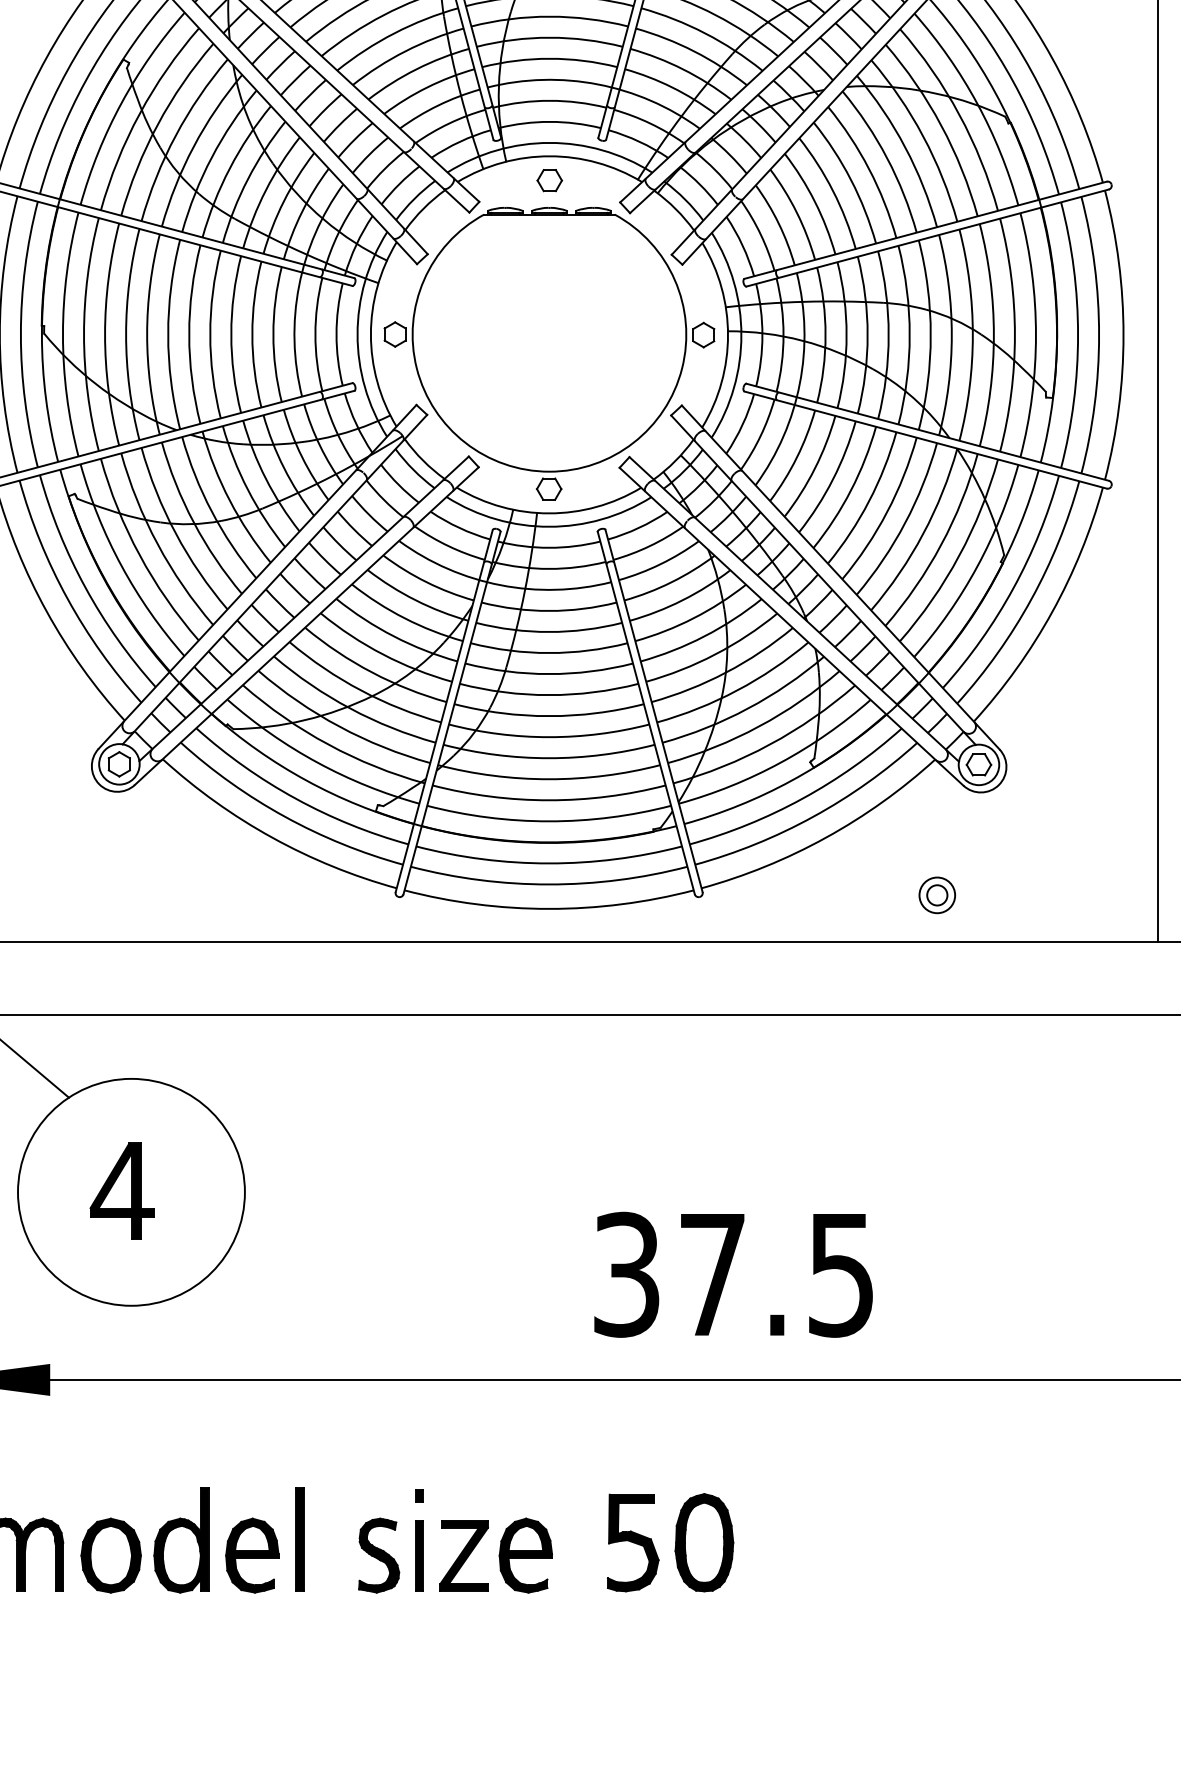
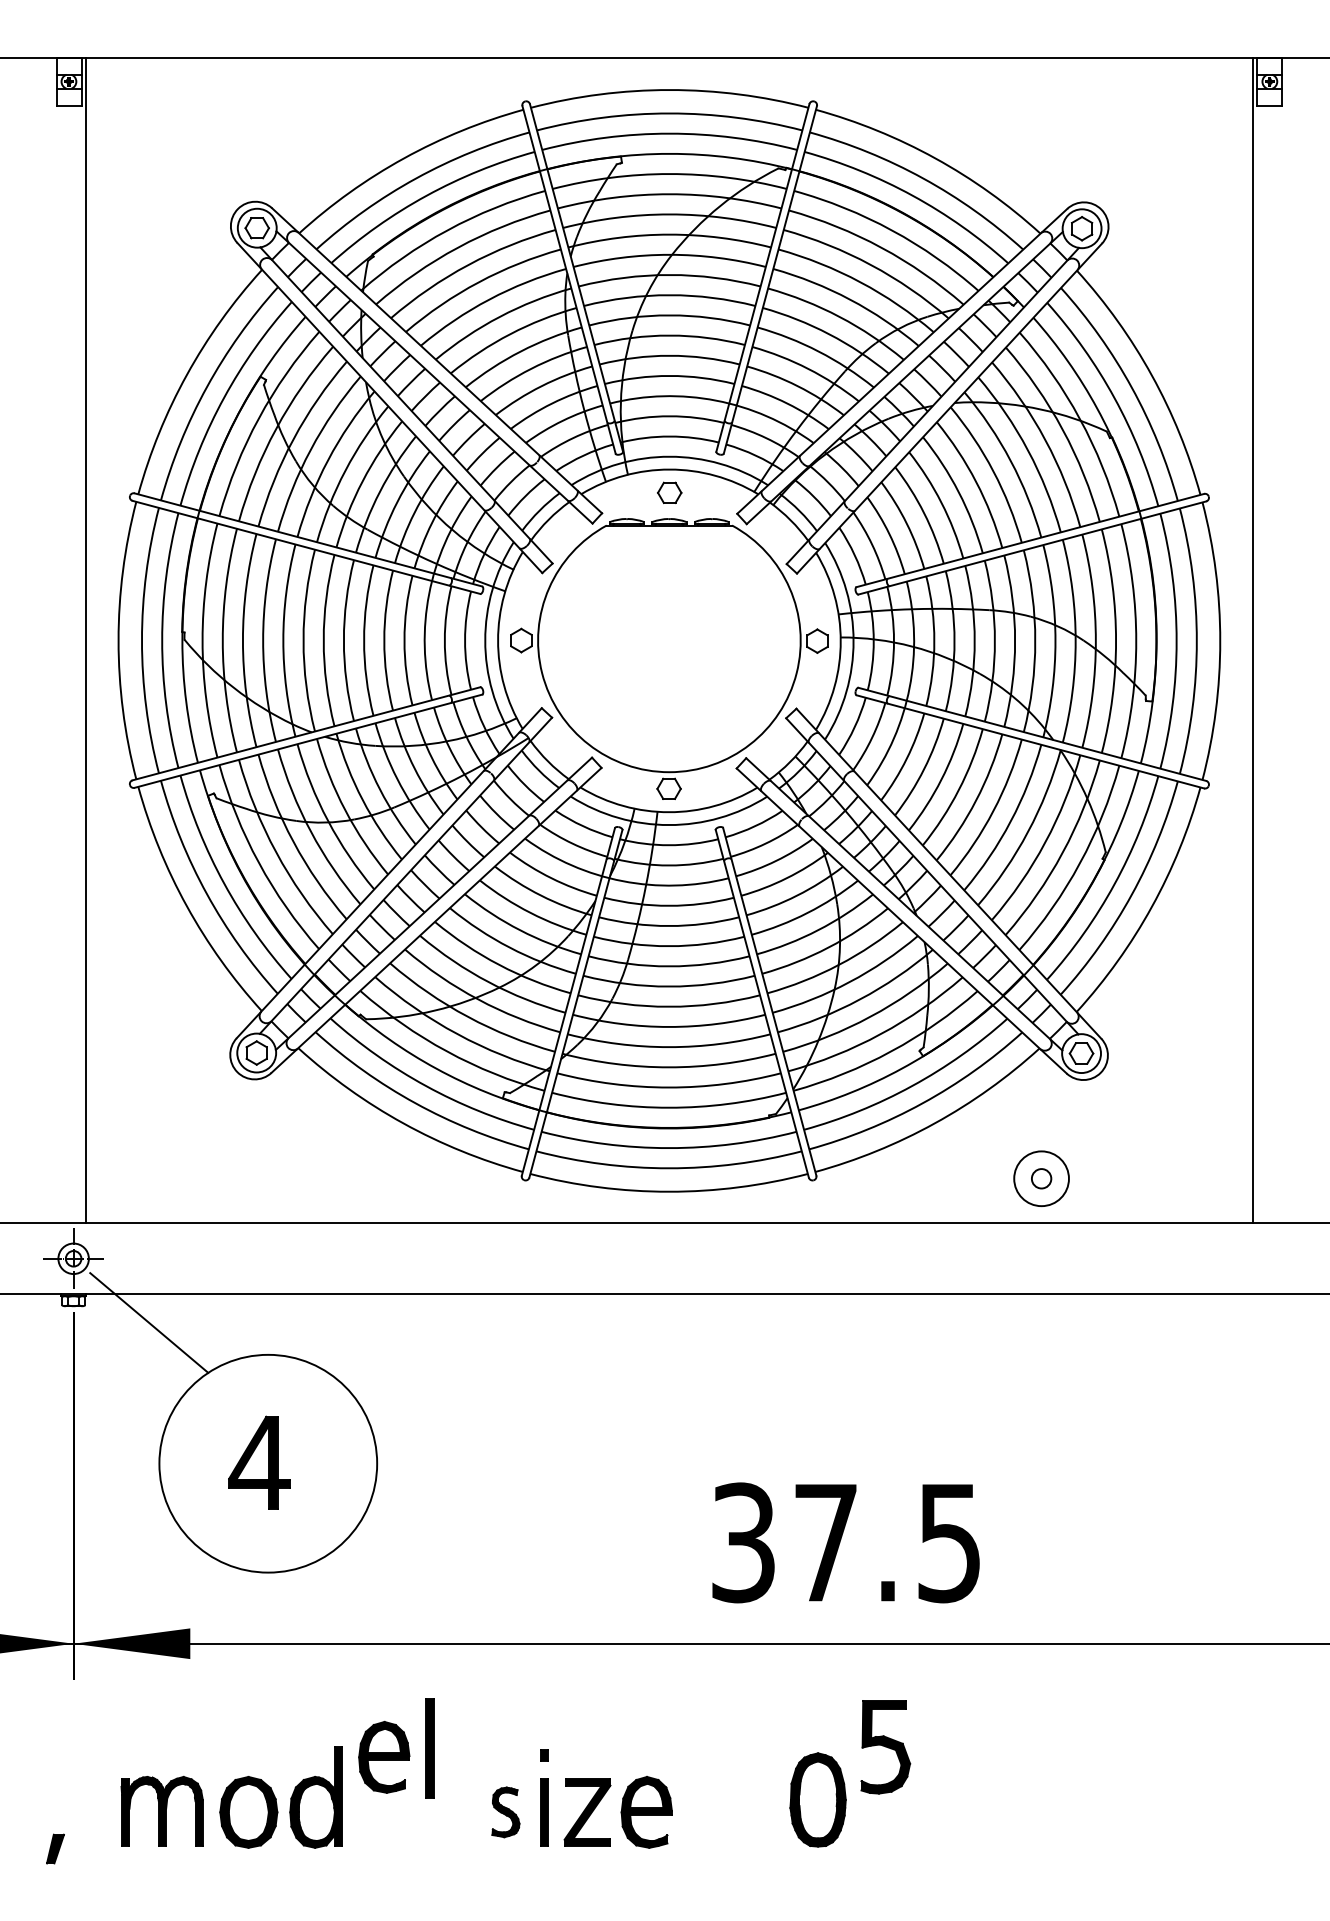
circle: (937, 895) -> (1041, 1178), size x1.6
part: (299, 1539) -> (429, 1748), moved
part: (632, 1543) -> (885, 1747), moved
part: (252, 1554) -> (384, 1756), moved
part: (378, 1555) -> (505, 1812), size x0.7

